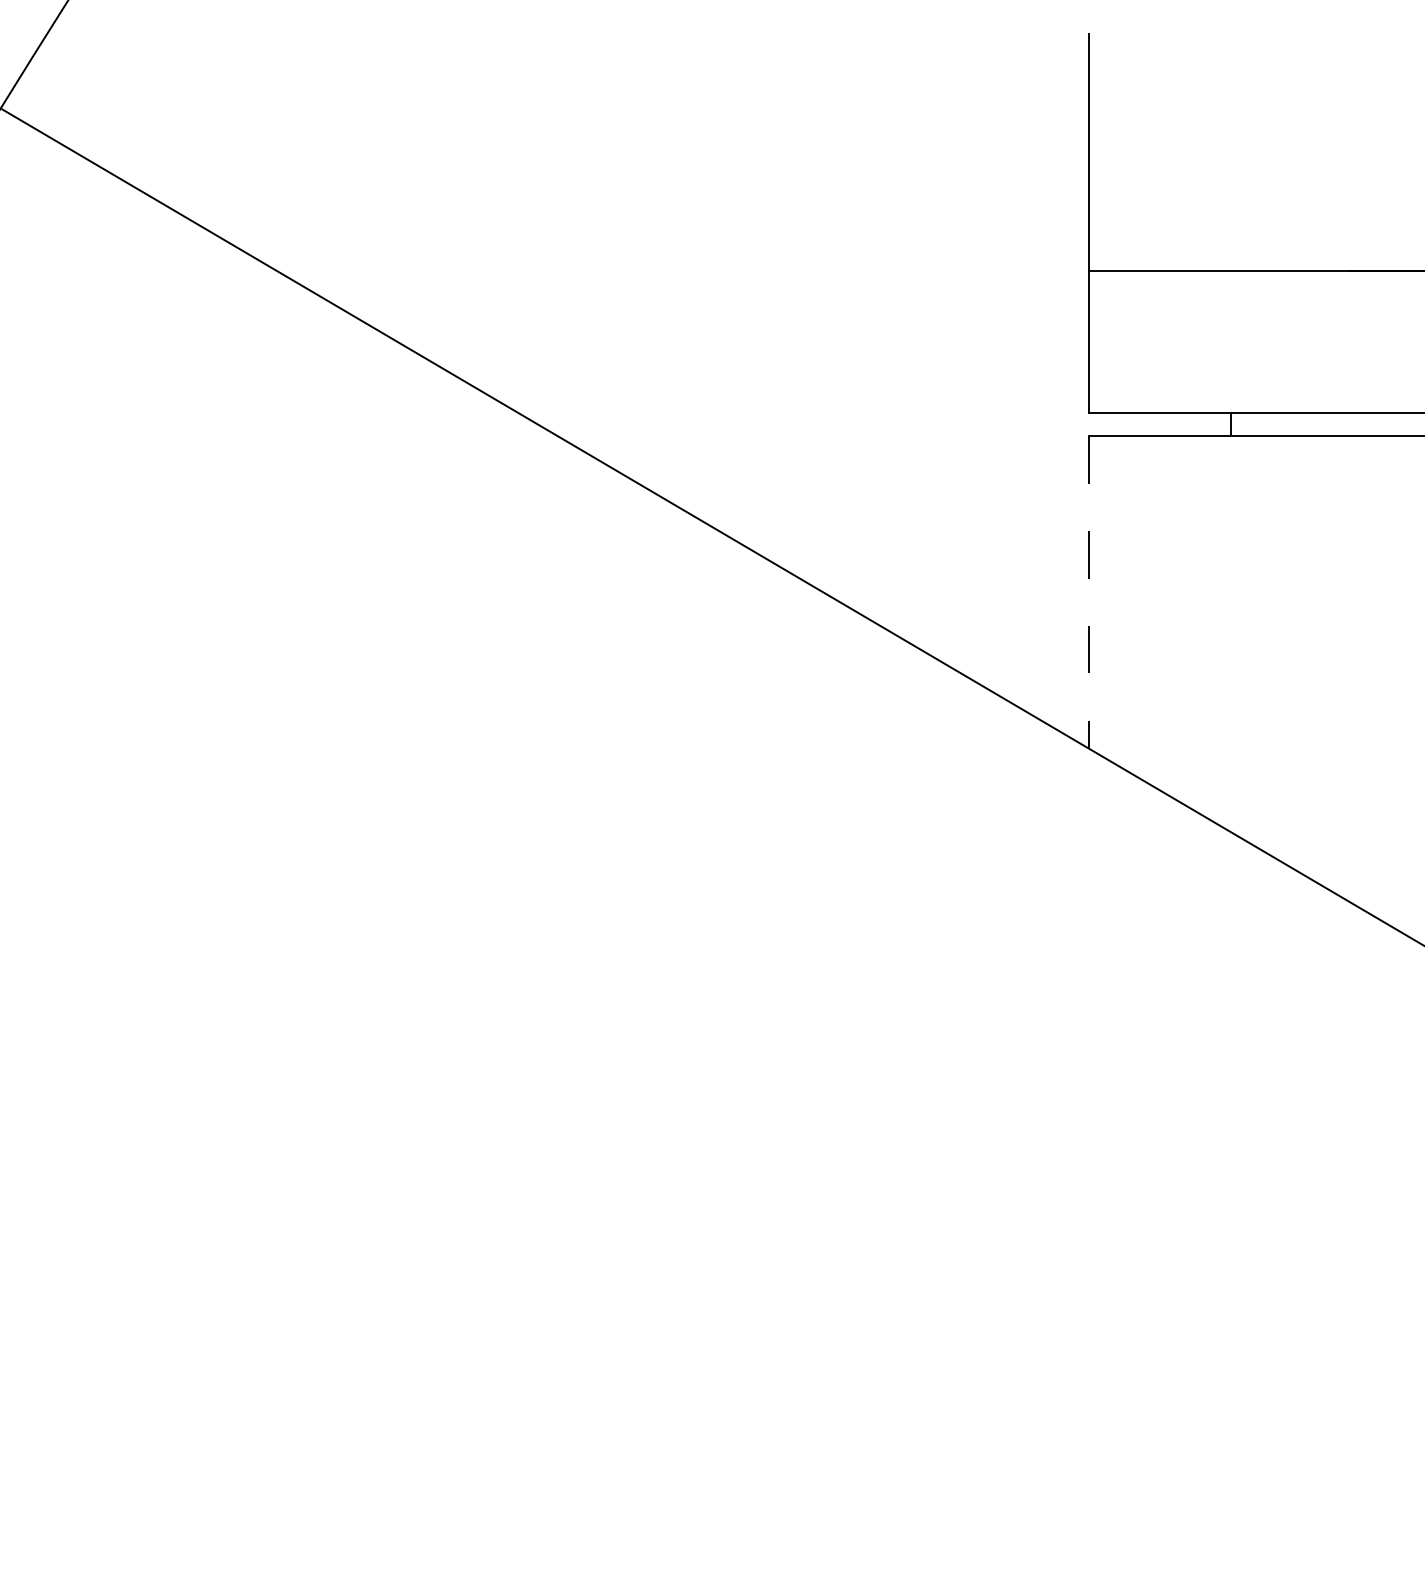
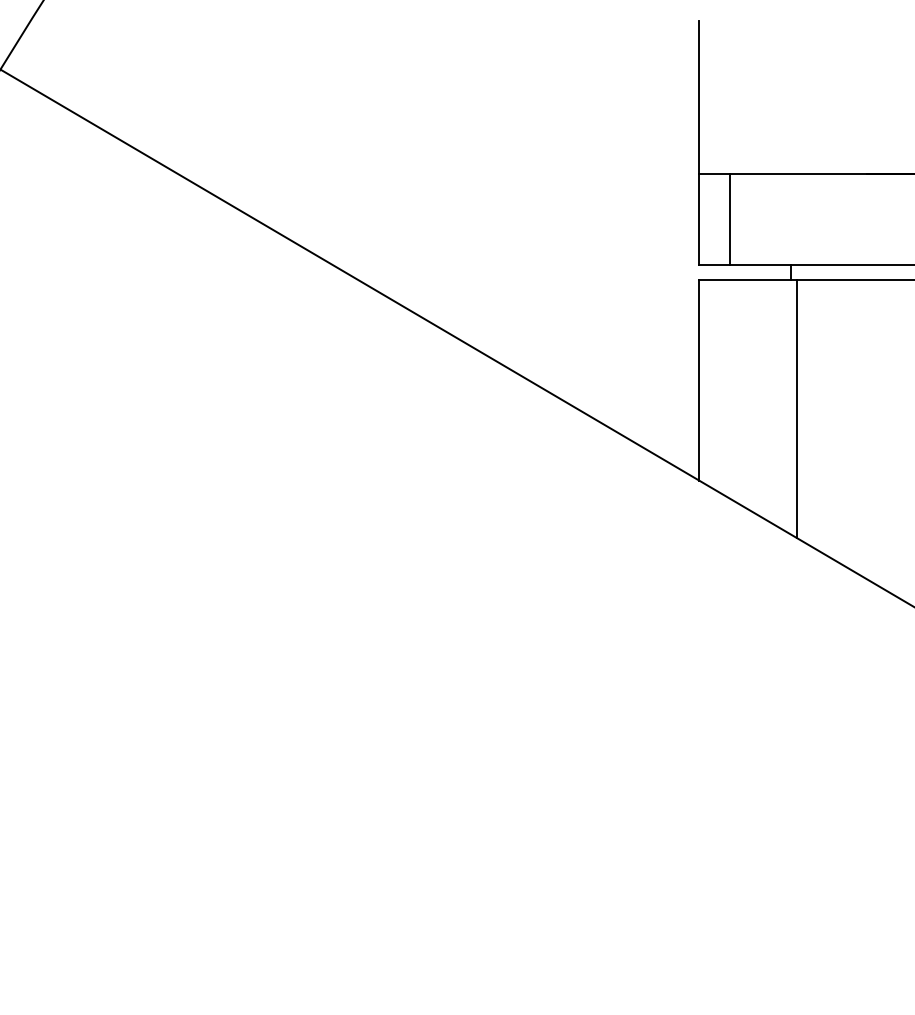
line: (1136, 340) -> (729, 218), added
line: (1089, 592) -> (699, 380), dashed -> solid
line: (1241, 637) -> (797, 409), added

